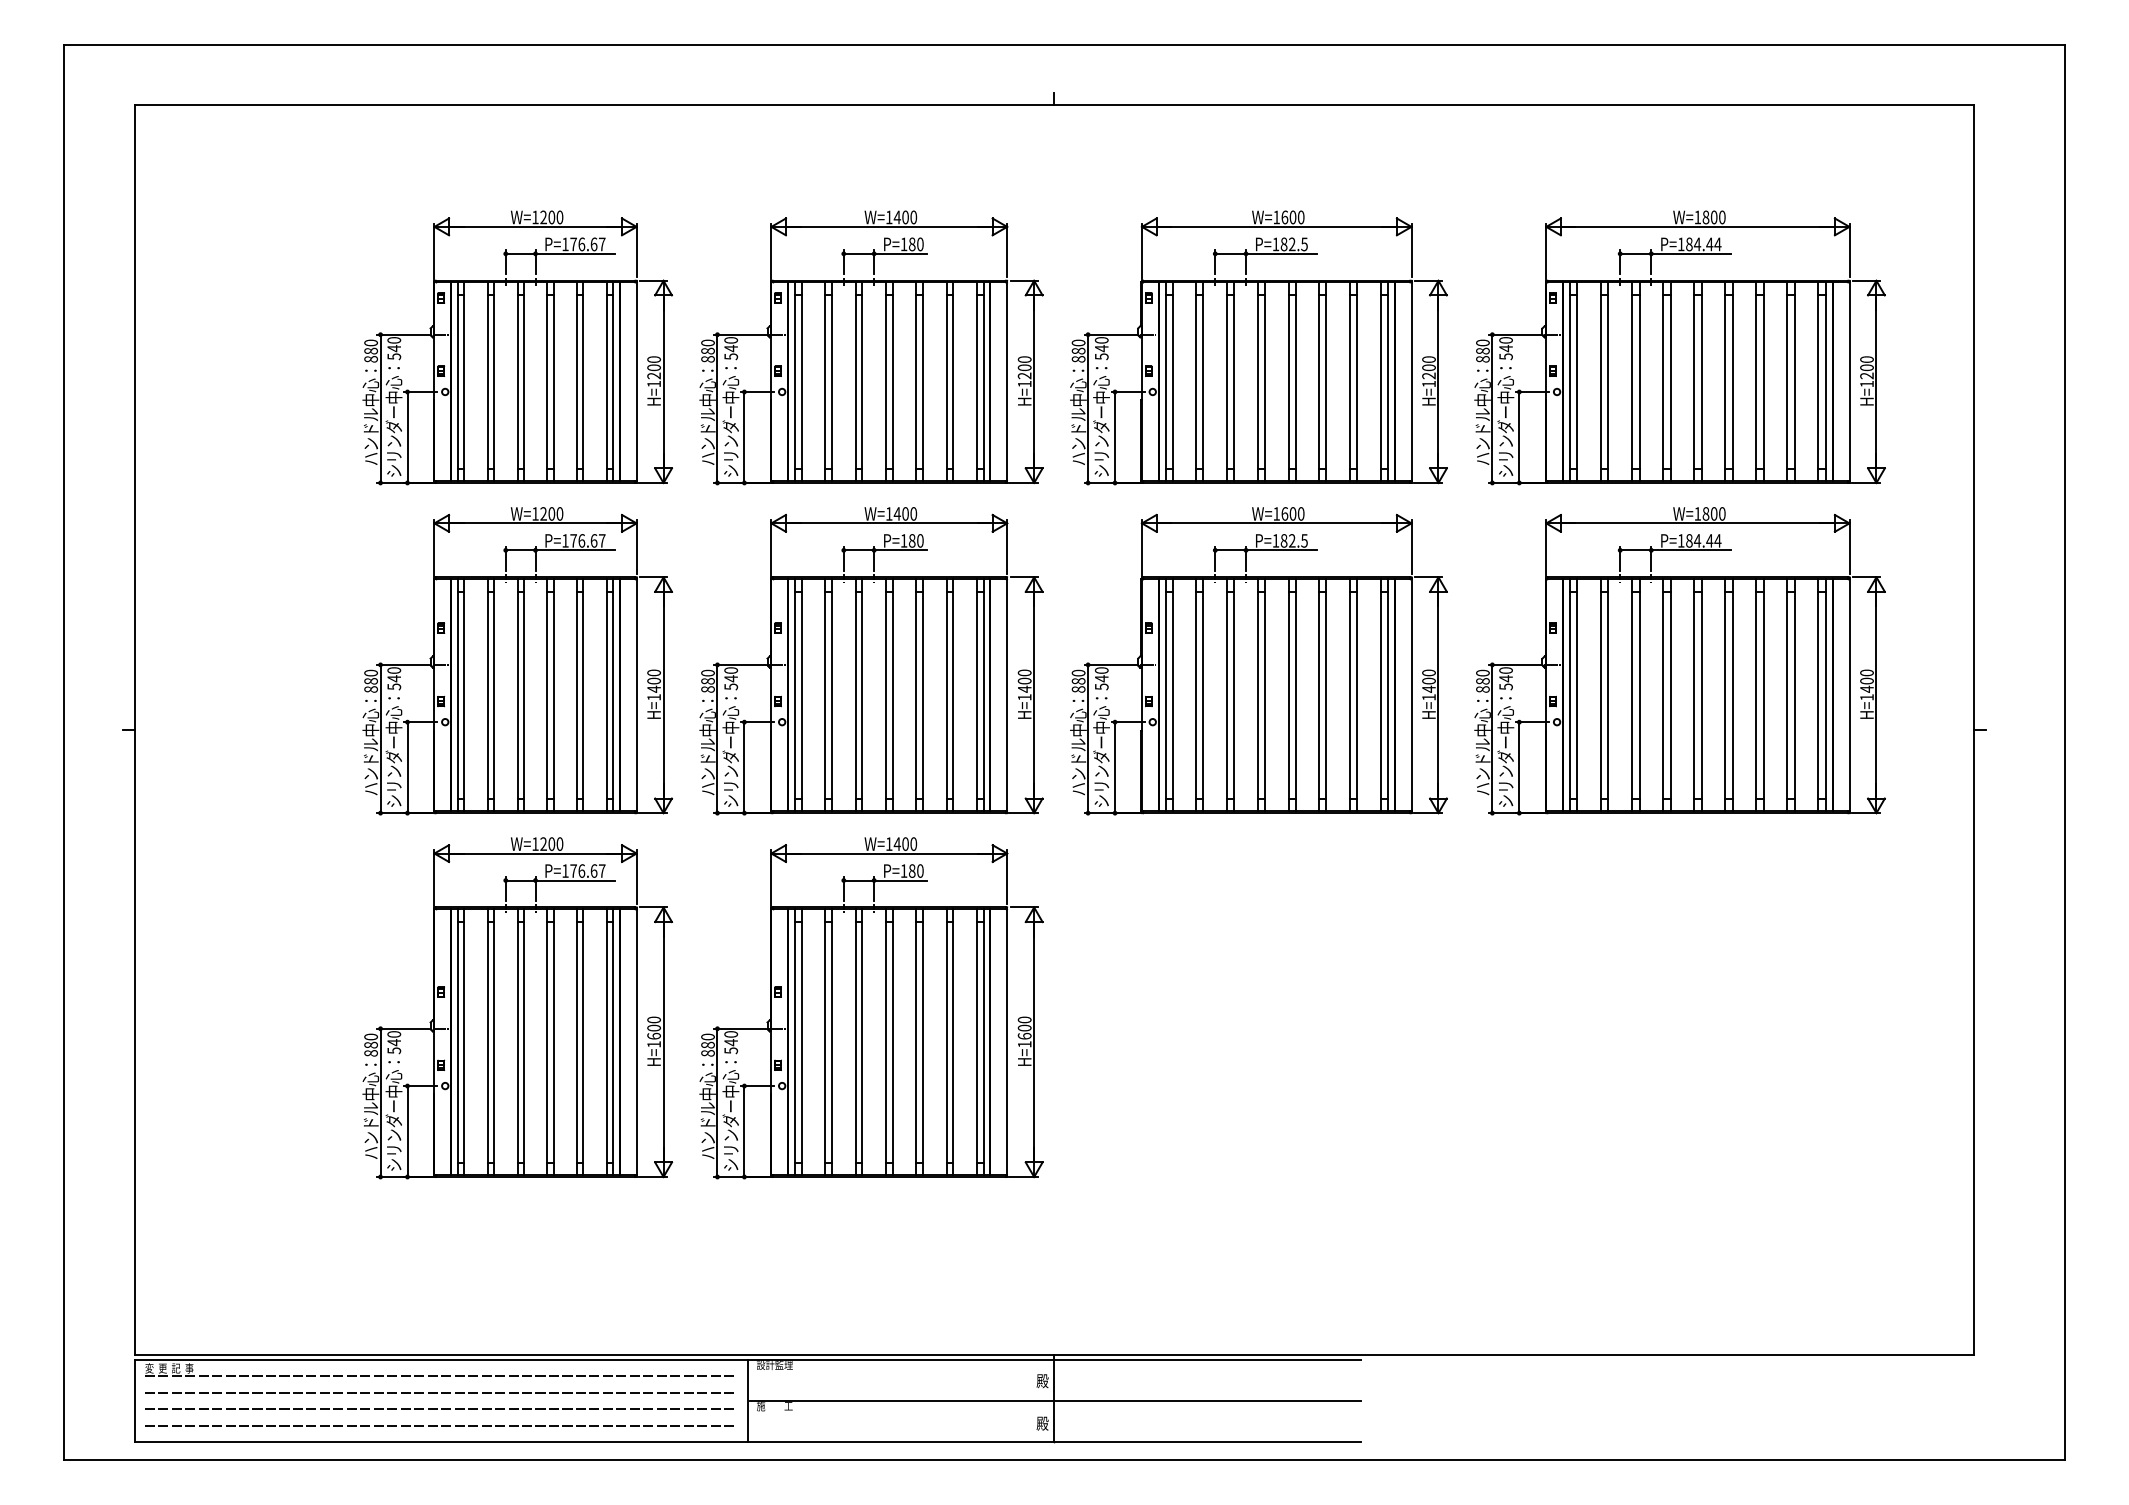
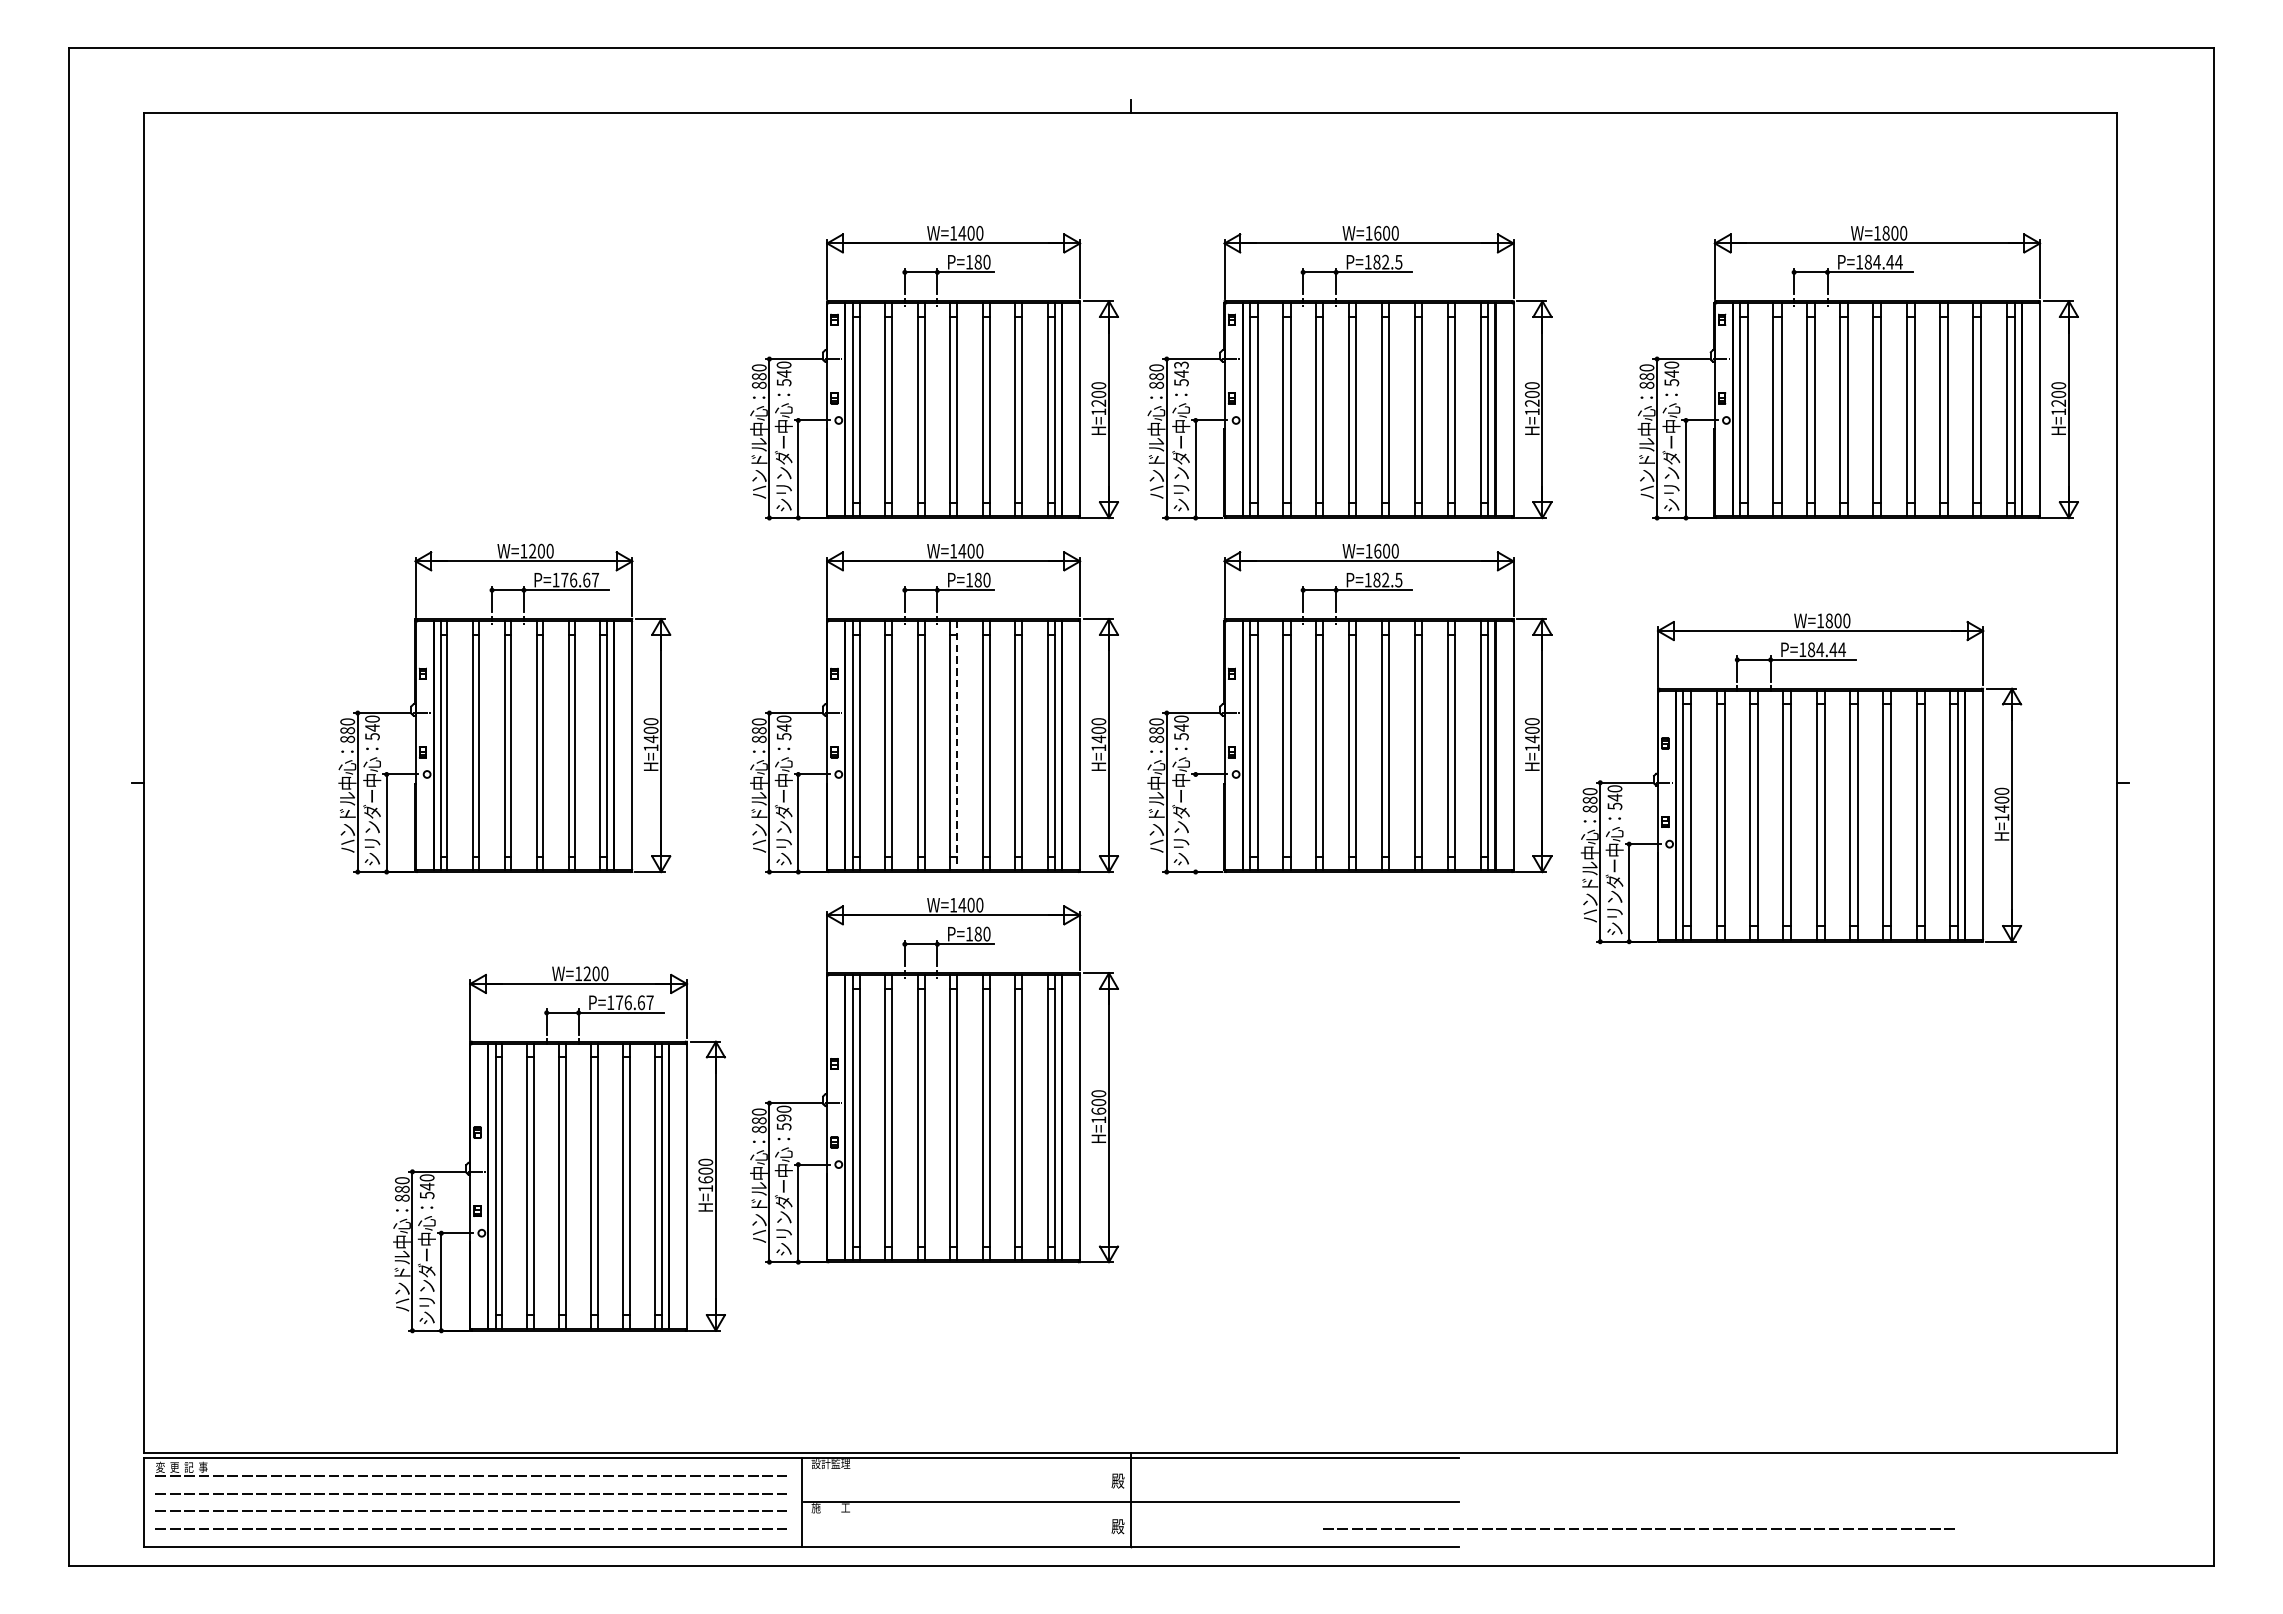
text: (1101, 340) -> (1181, 365), 540 -> 543
part: (517, 347) -> (555, 372), removed
part: (1679, 347) -> (1857, 372), moved
part: (517, 661) -> (504, 709), moved
part: (1679, 661) -> (1800, 779), moved
line: (892, 695) -> (957, 745), solid -> dashed
line: (1115, 767) -> (1196, 823), removed
part: (517, 1008) -> (559, 1150), moved
text: (731, 1042) -> (784, 1117), 540 -> 590
line: (1526, 1425) -> (1636, 1528), added

